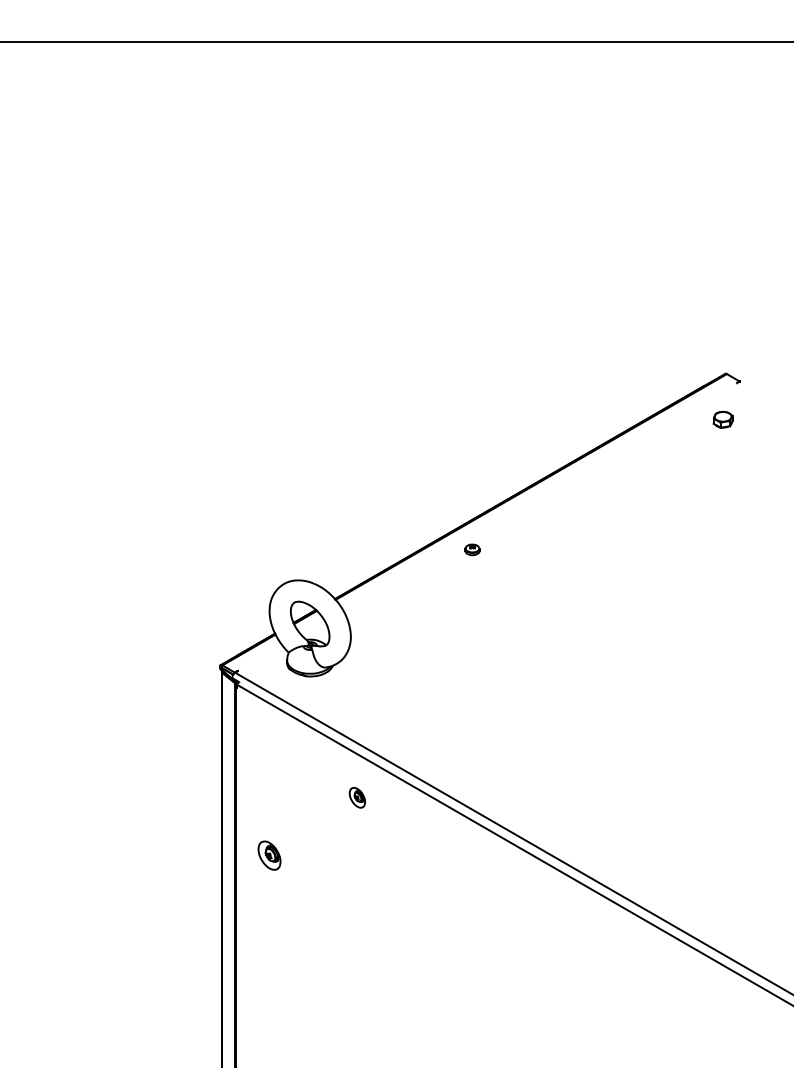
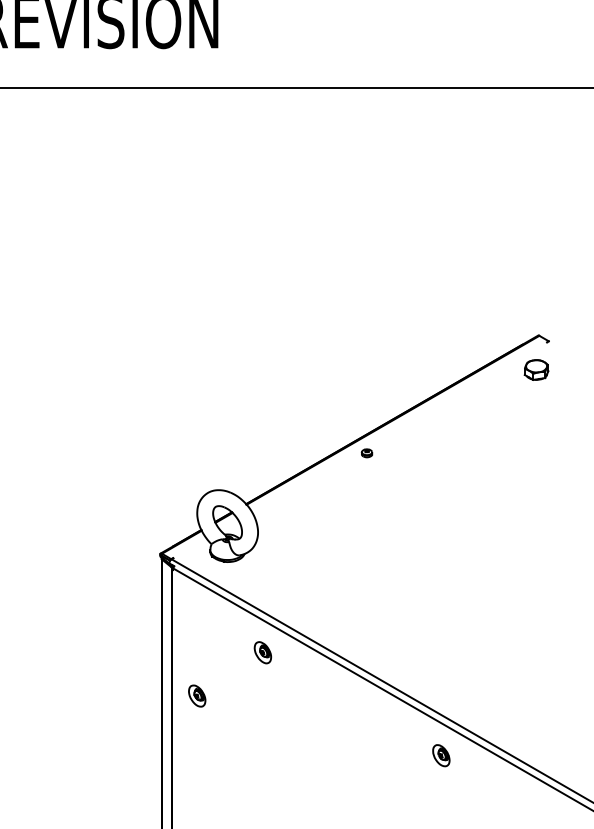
part: (723, 419) -> (536, 369), size x1.67
part: (471, 550) -> (366, 453), moved
part: (356, 797) -> (262, 652), size x1.43
part: (596, 935) -> (441, 755), added

